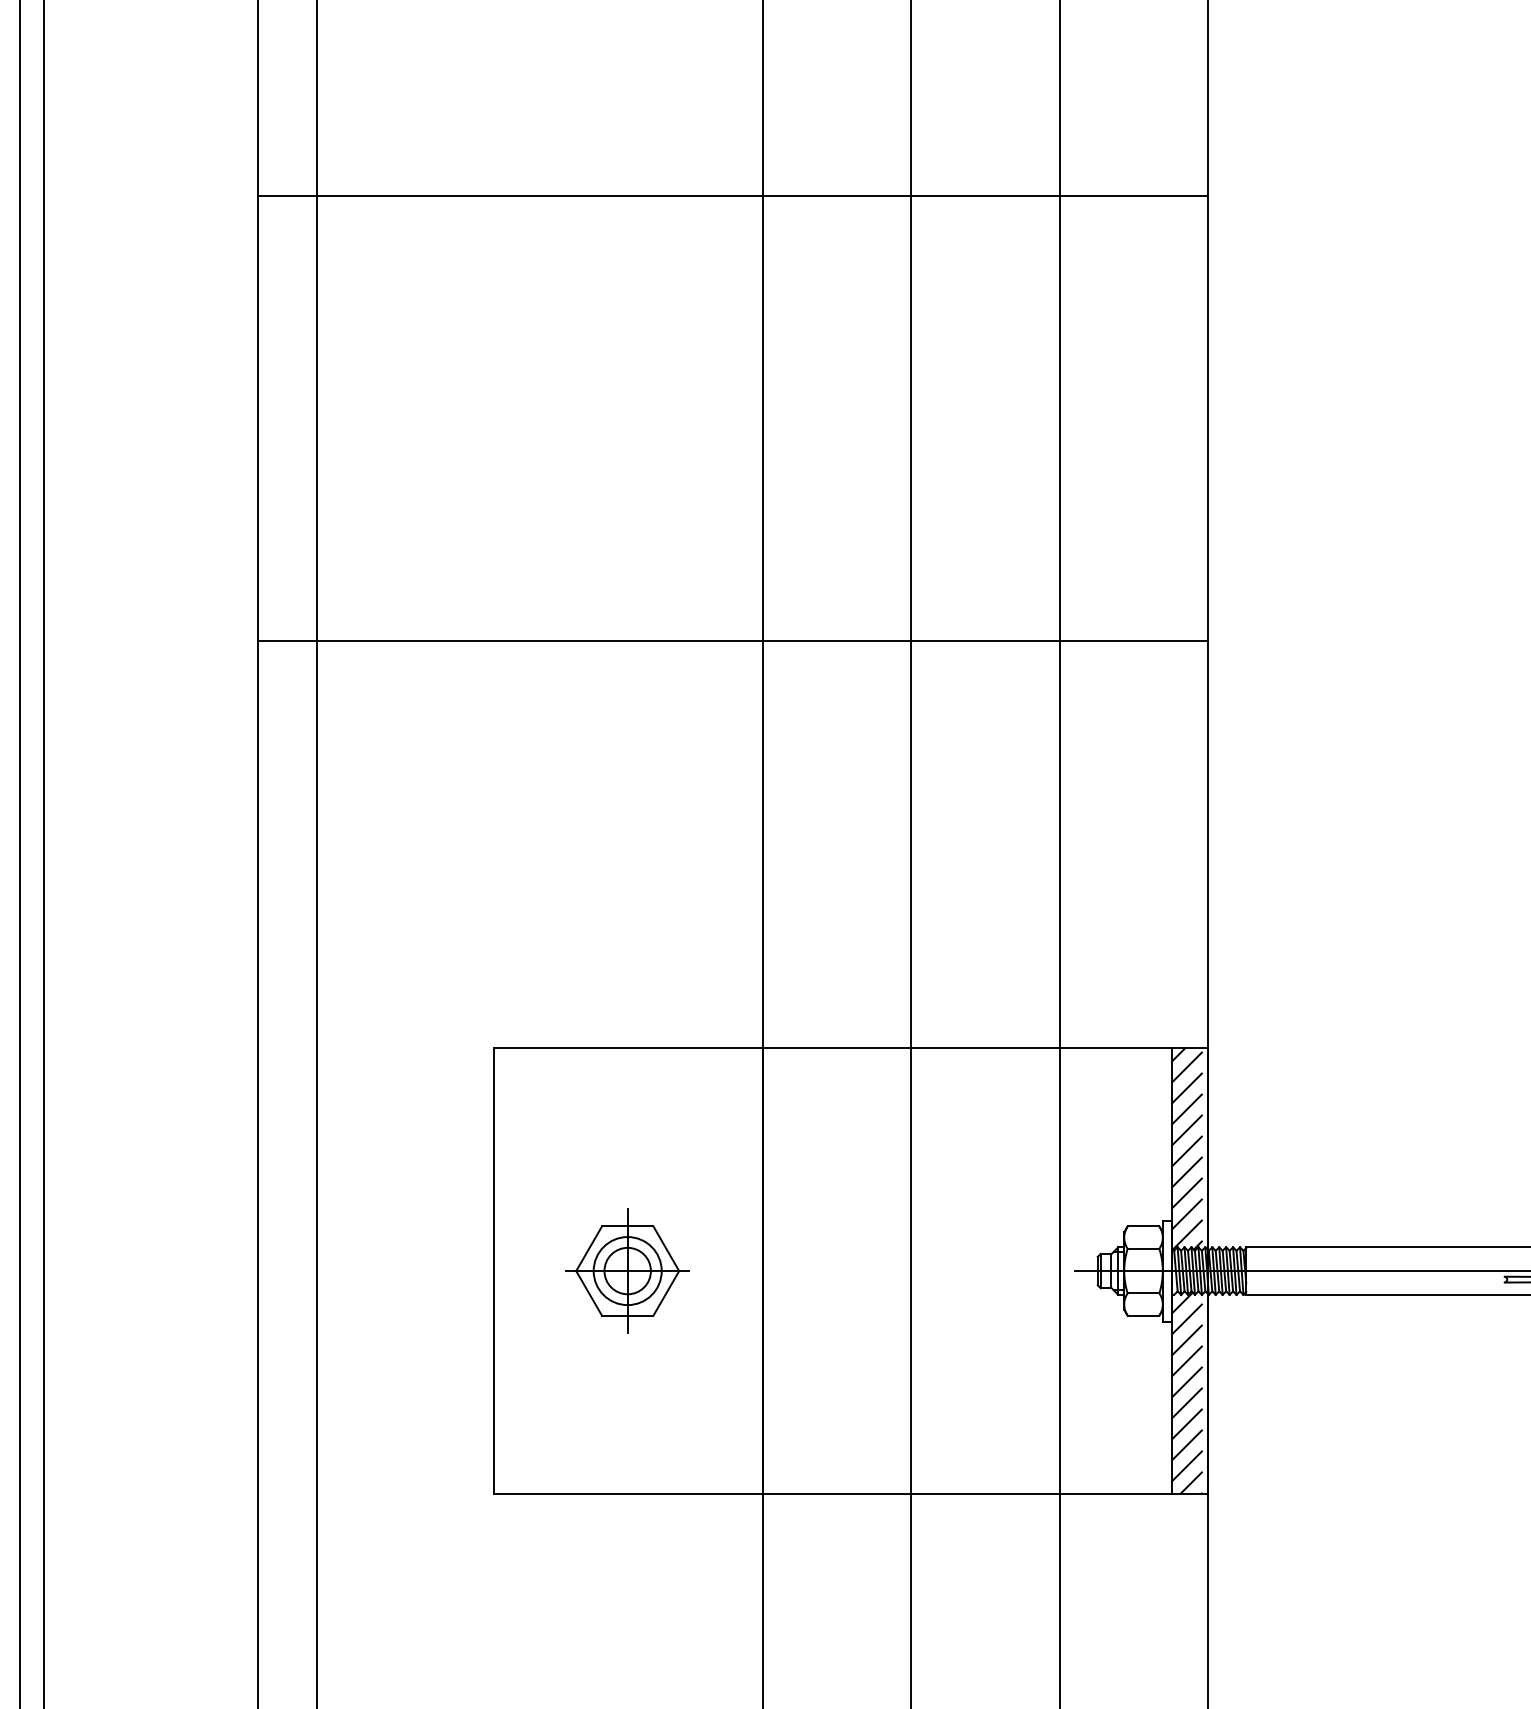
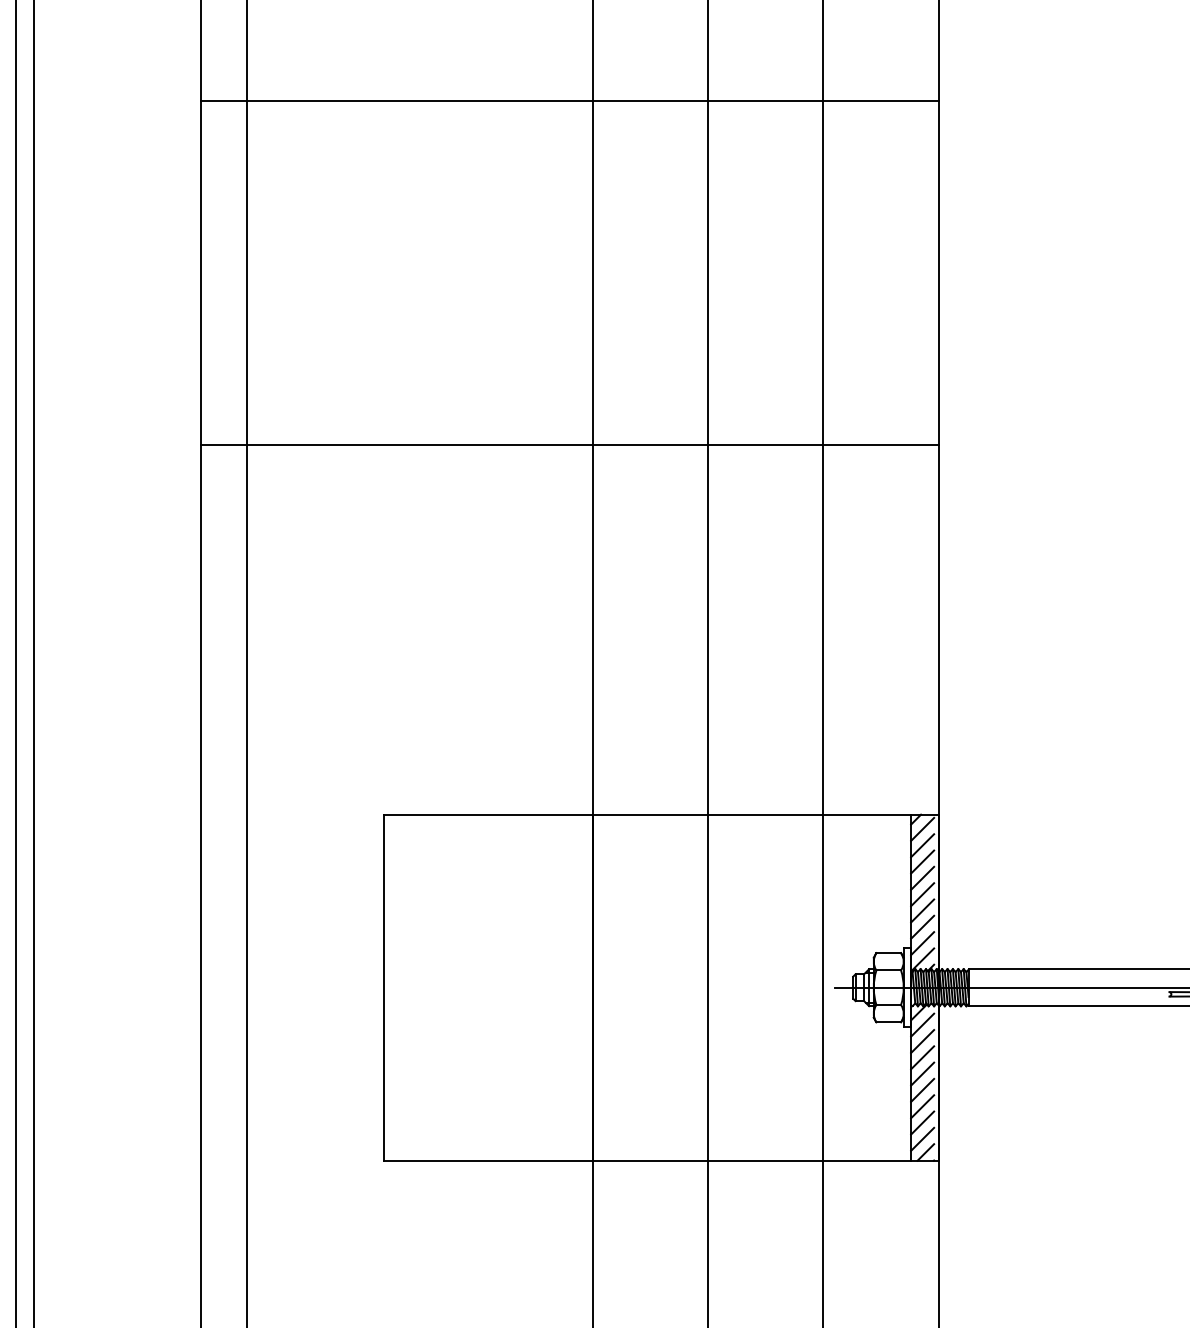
line: (732, 196) -> (569, 101), moved
line: (732, 641) -> (569, 445), moved
part: (627, 1270) -> (487, 987), removed

